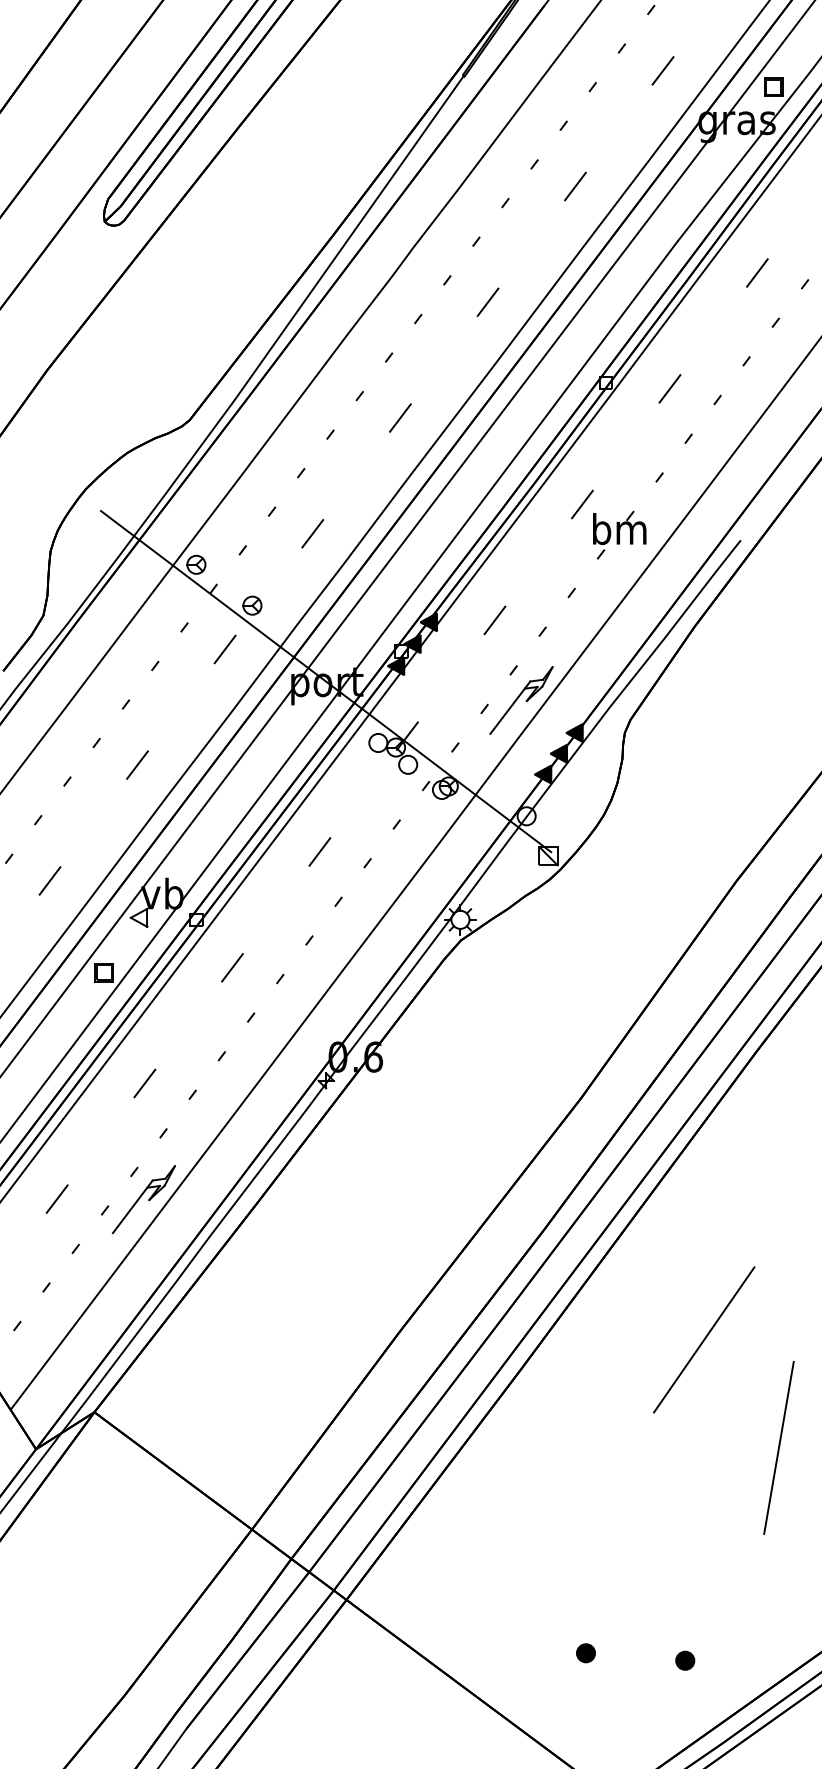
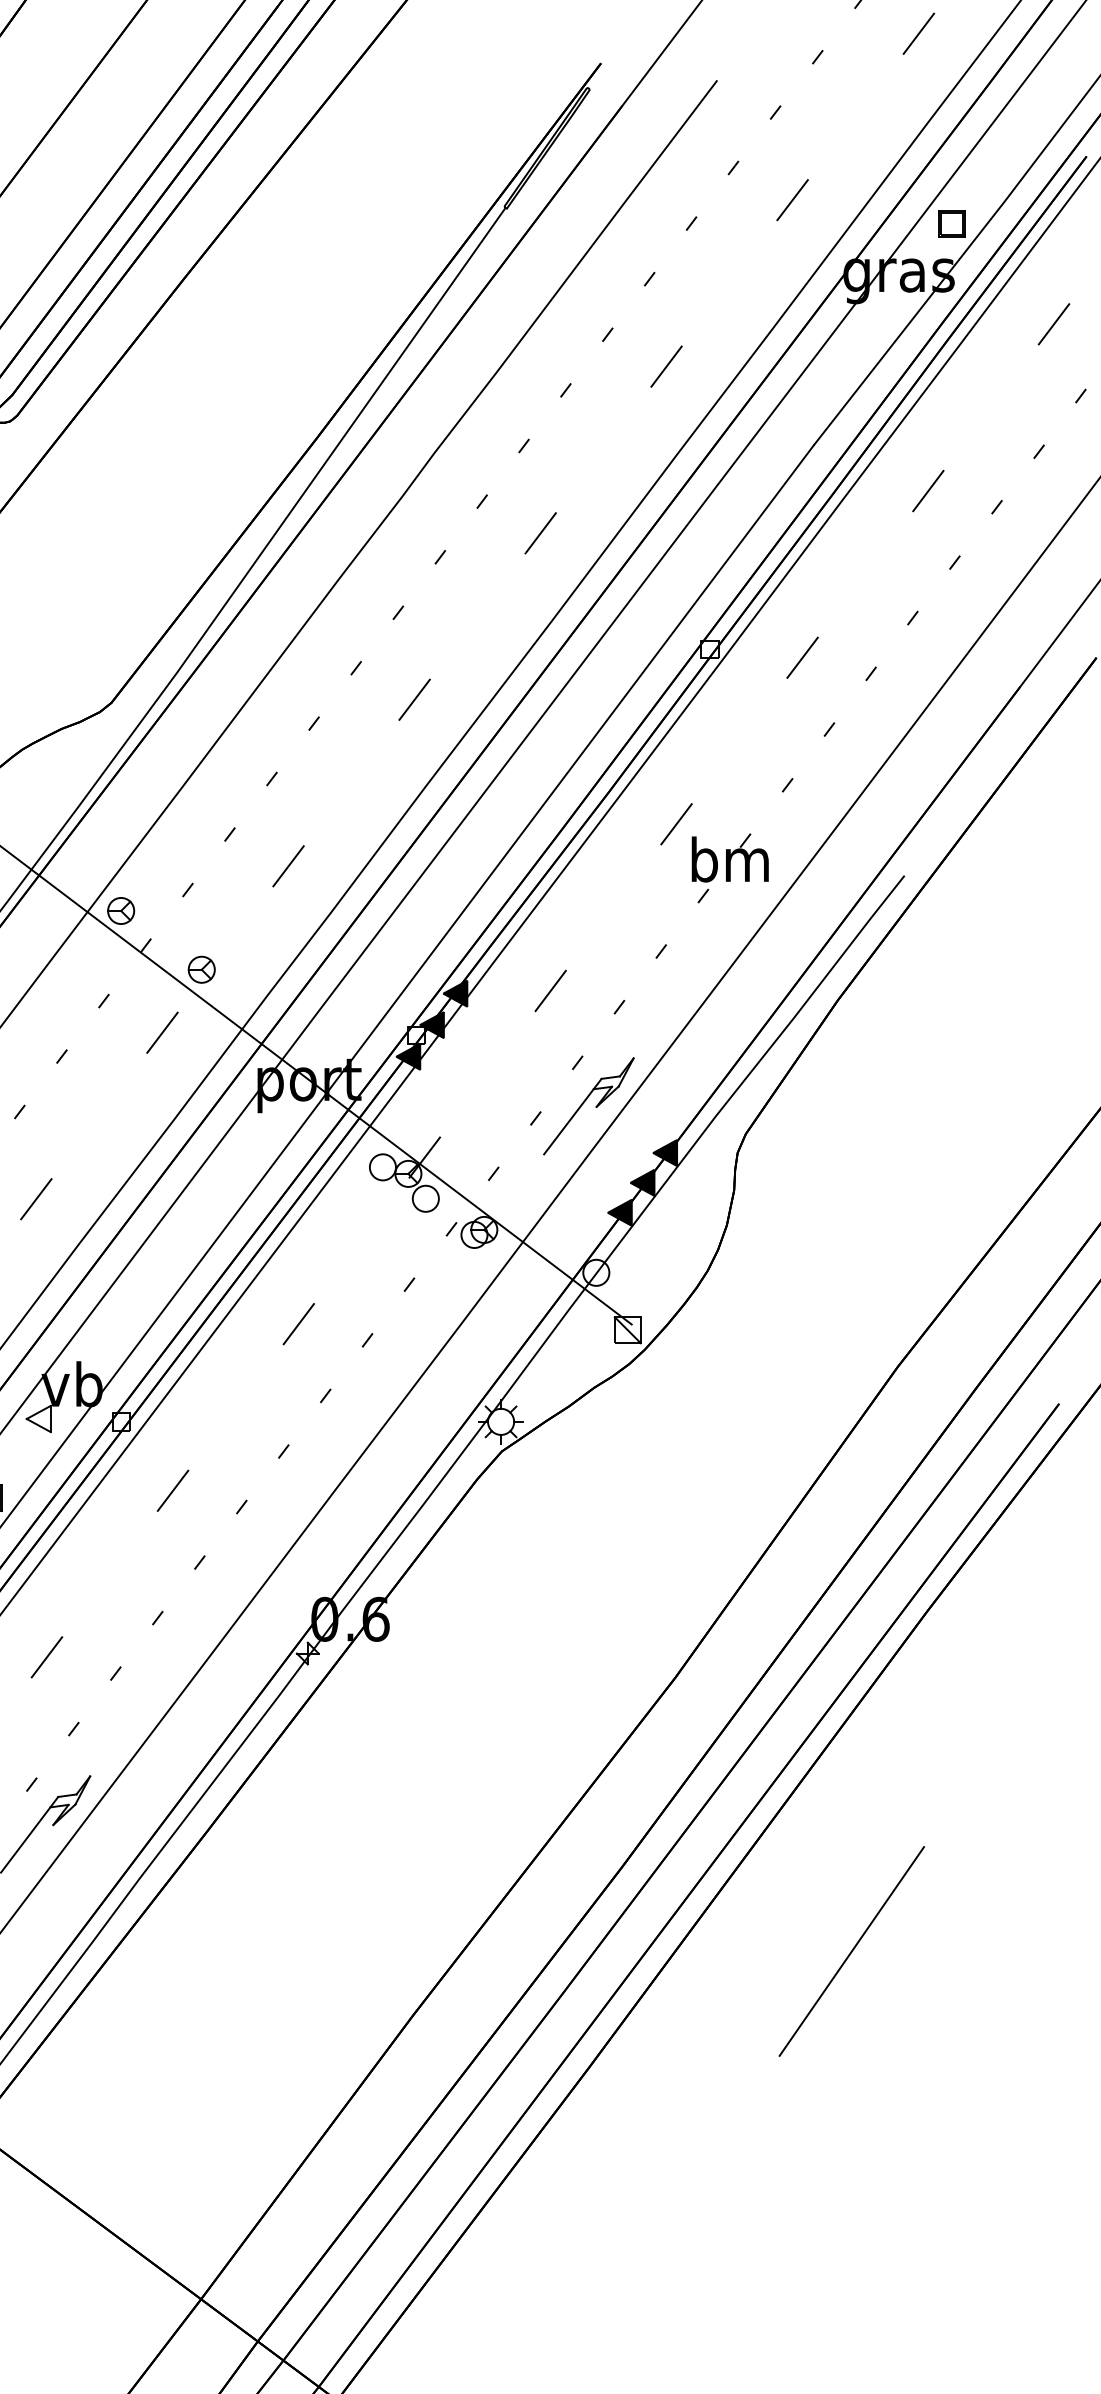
line: (704, 1339) -> (852, 1950), moved
line: (778, 1447) -> (958, 2181), removed

